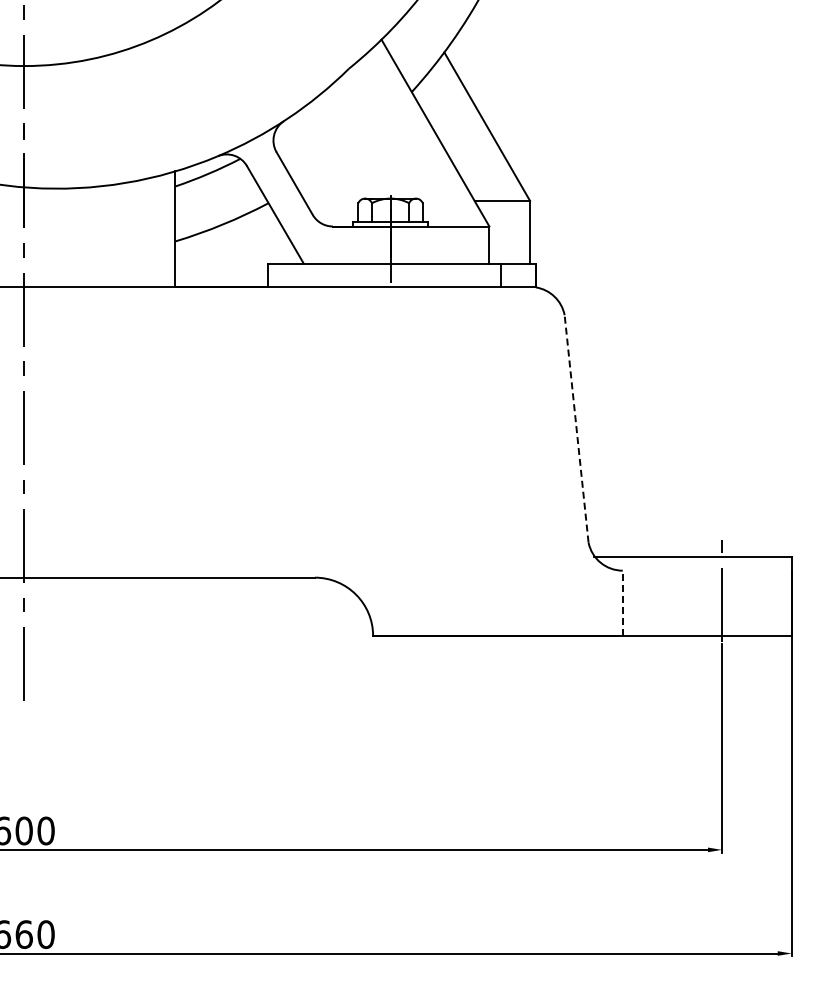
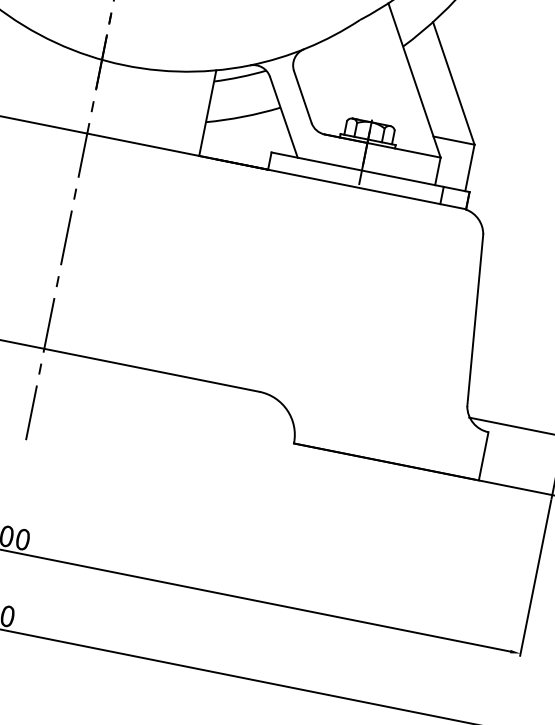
line: (576, 428) -> (475, 320), dashed -> solid
line: (622, 603) -> (483, 456), dashed -> solid

